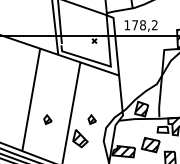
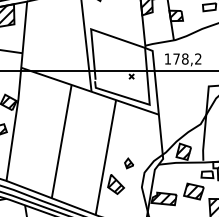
part: (47, 119) -> (79, 163), removed

